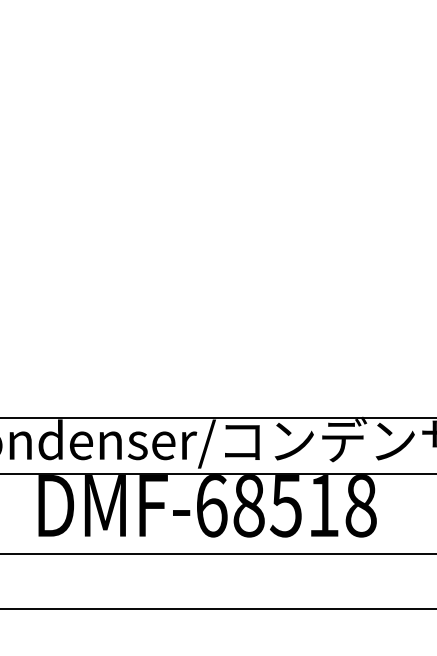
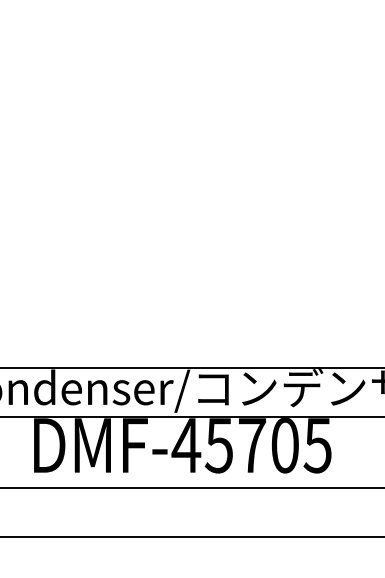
text: (285, 506) -> (251, 446), DMF-68518 -> DMF-45705

